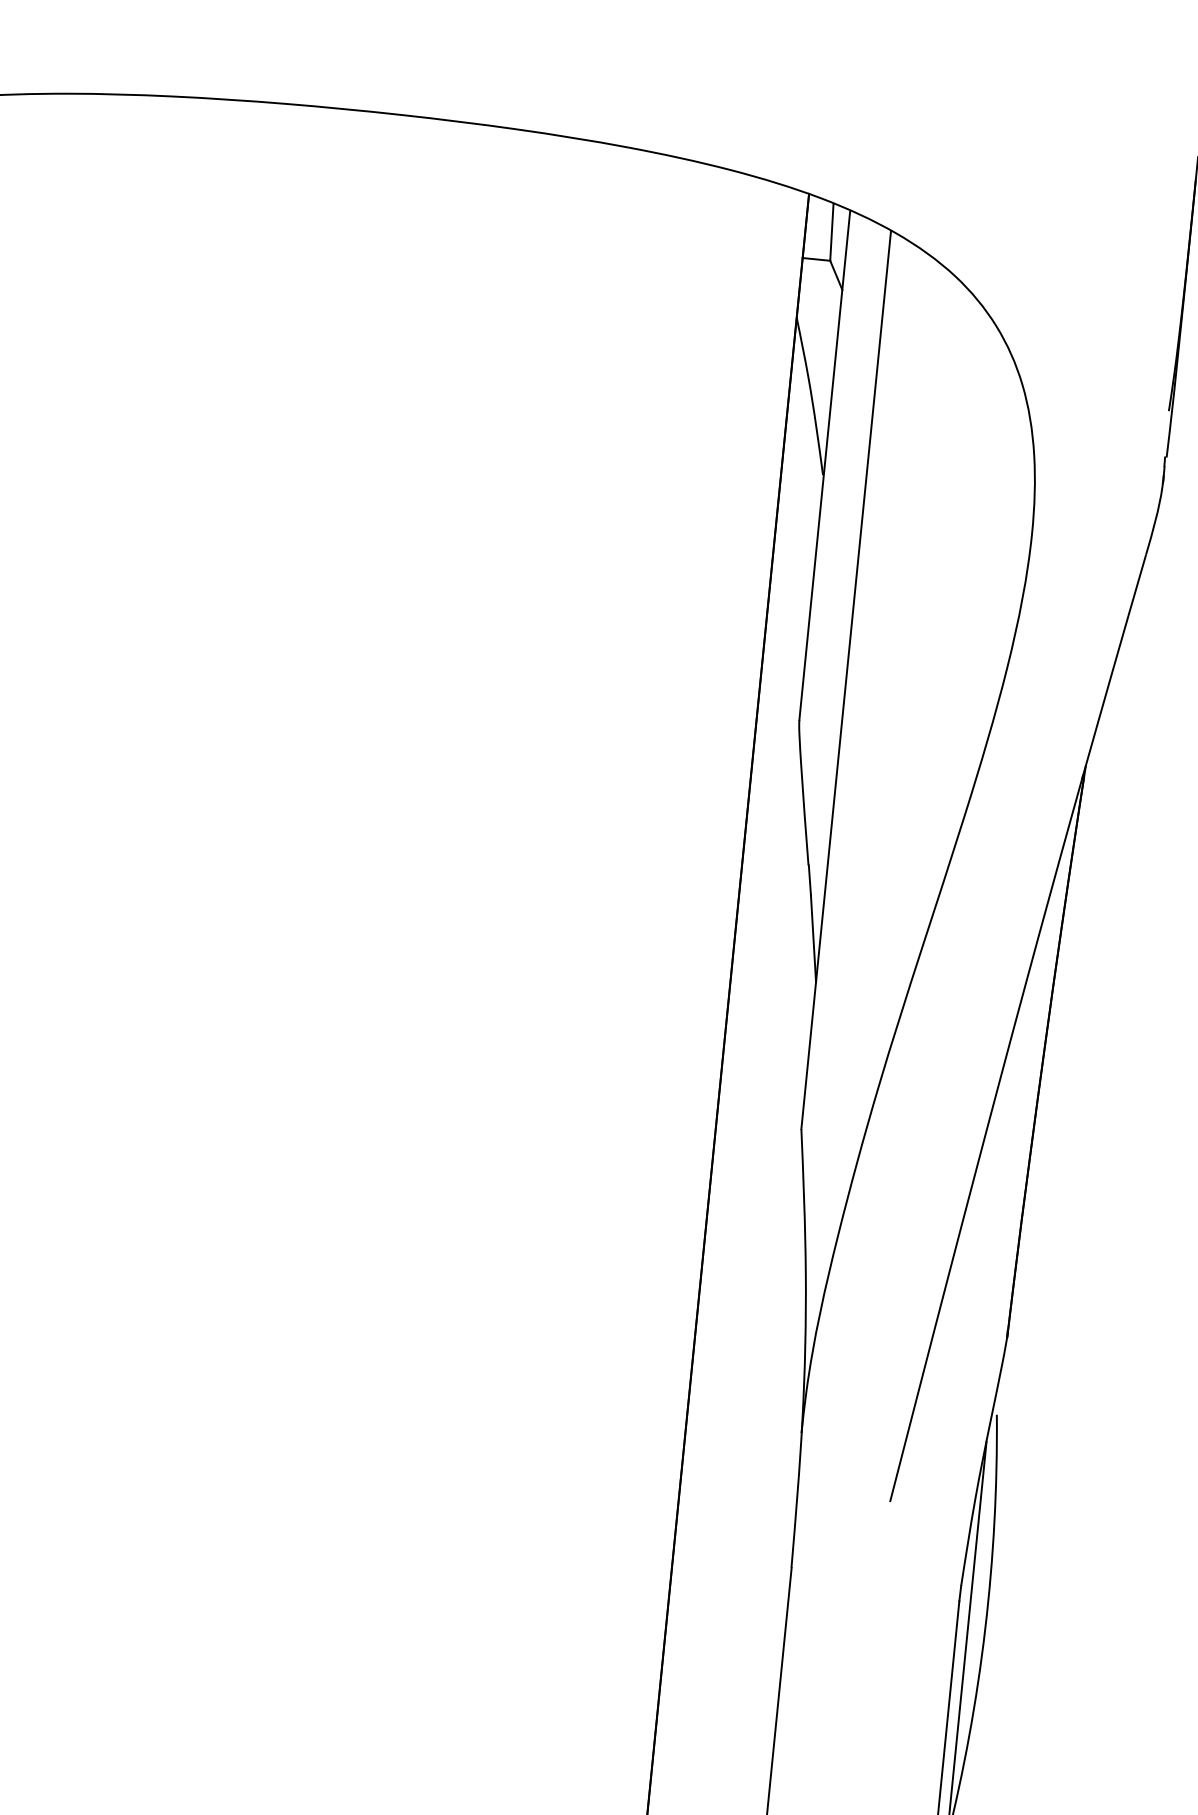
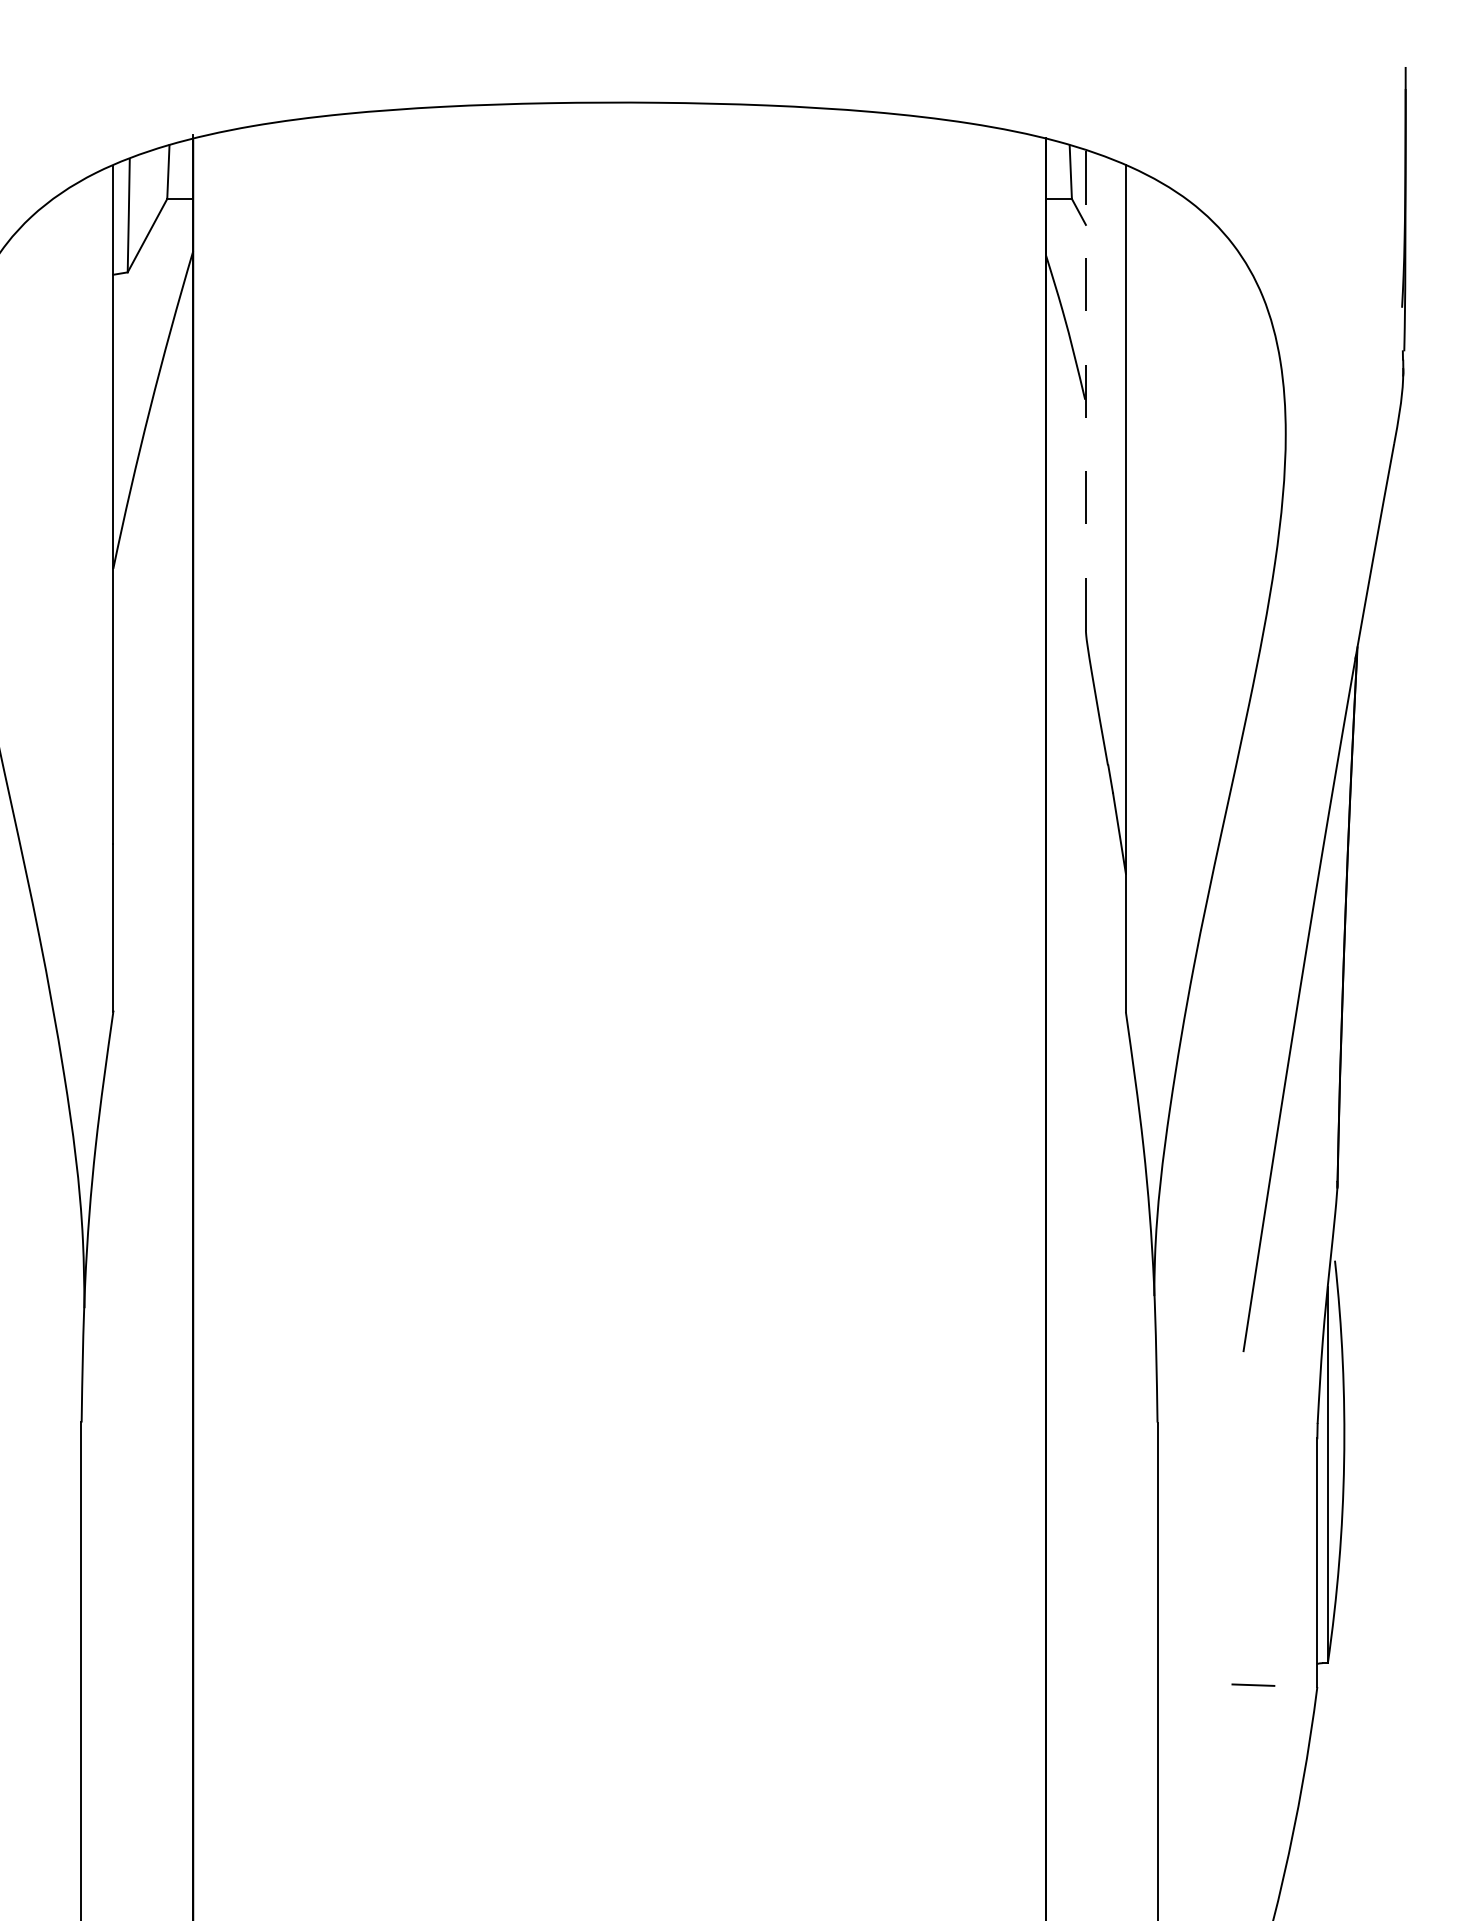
line: (824, 466) -> (1085, 391), solid -> dashed

